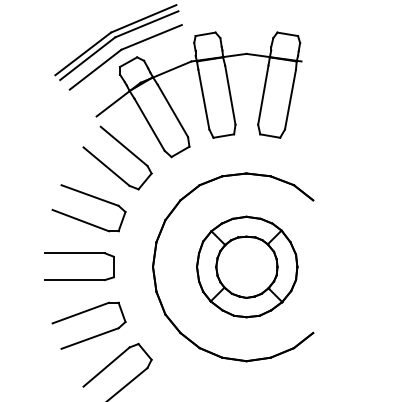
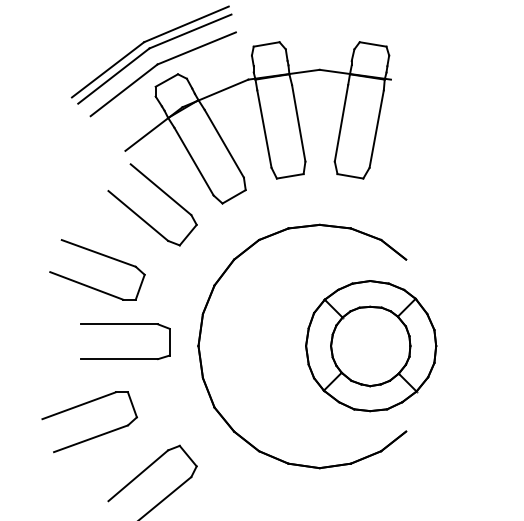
part: (94, 198) -> (104, 257), moved
part: (79, 253) -> (125, 324), moved
part: (247, 266) -> (371, 345), moved
part: (92, 336) -> (94, 436), moved

